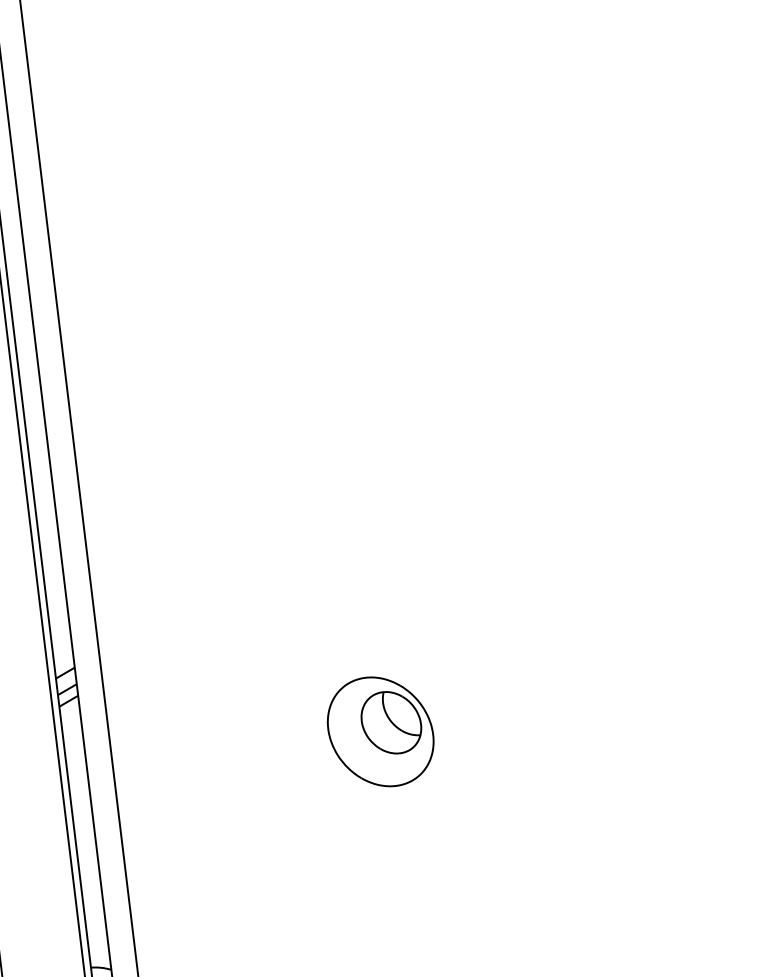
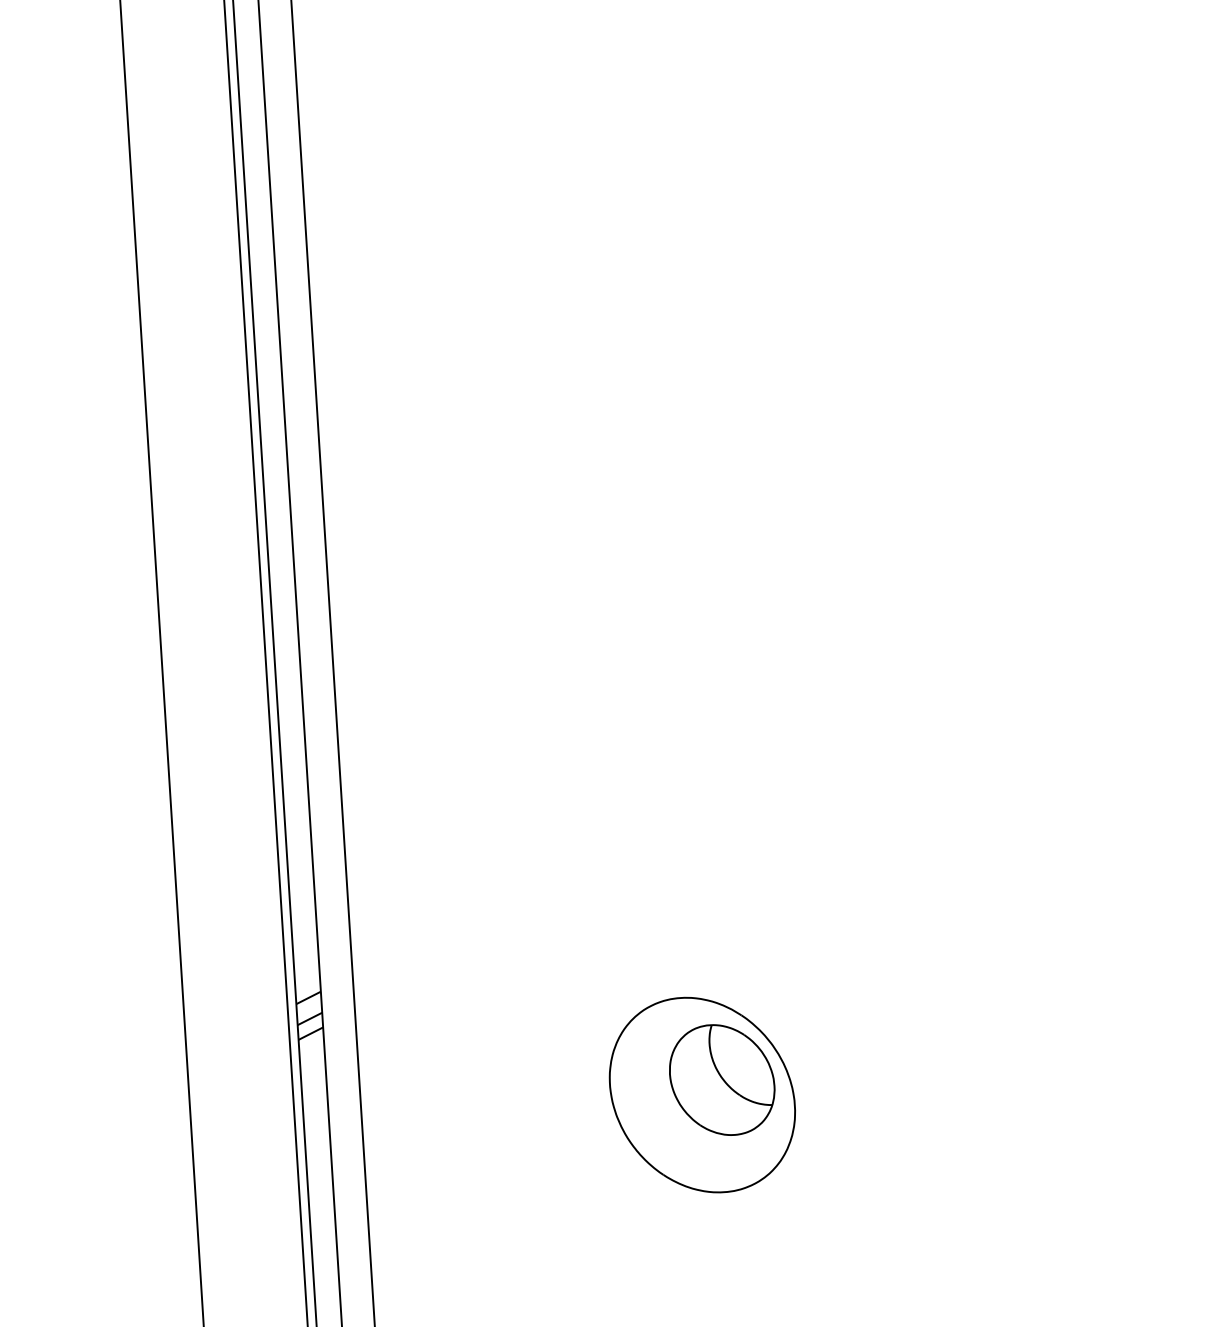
part: (380, 731) -> (702, 1094), size x1.4

